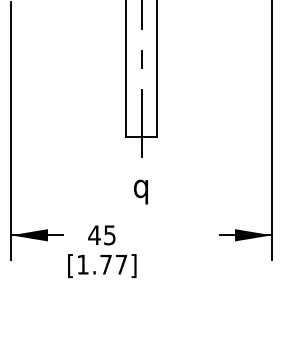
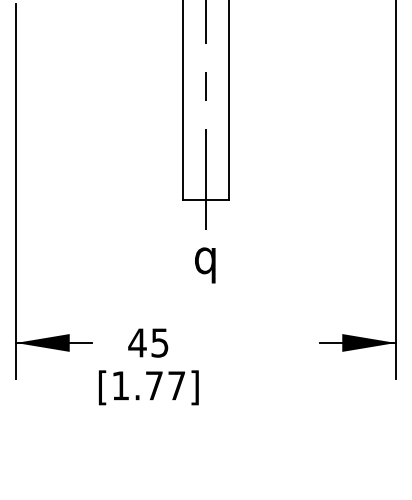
text: (140, 191) -> (204, 264), moved

